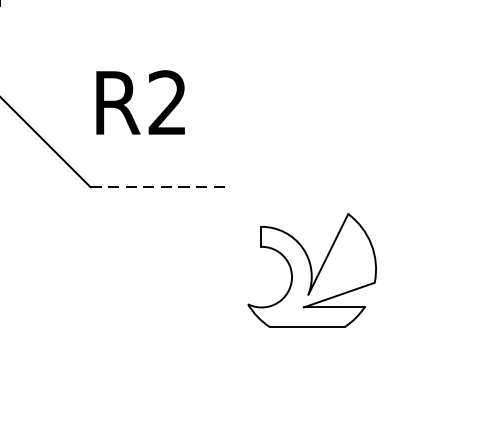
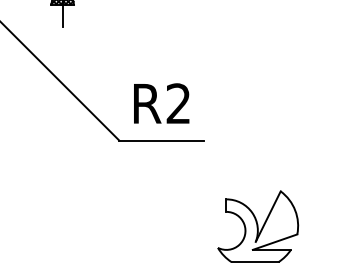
text: (140, 102) -> (161, 103), moved
line: (159, 187) -> (162, 140), dashed -> solid
part: (312, 270) -> (258, 226), moved

